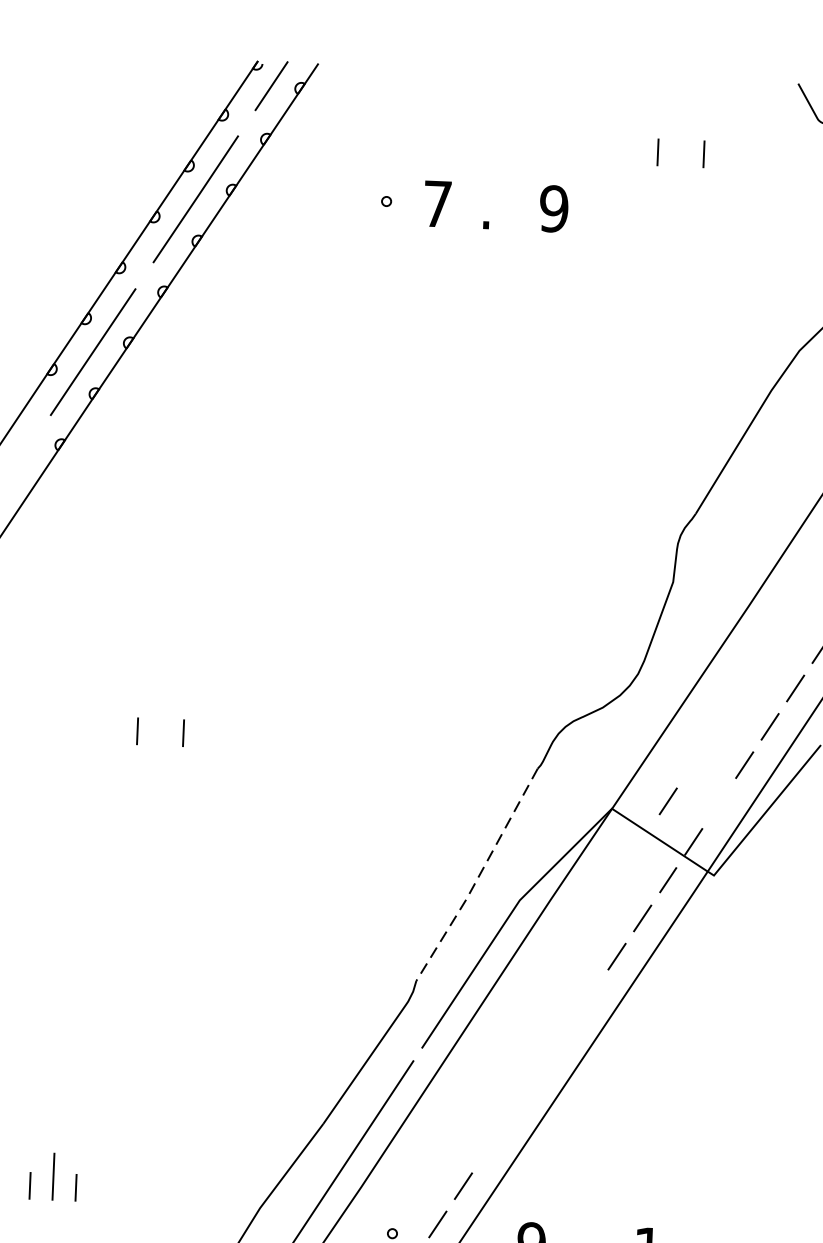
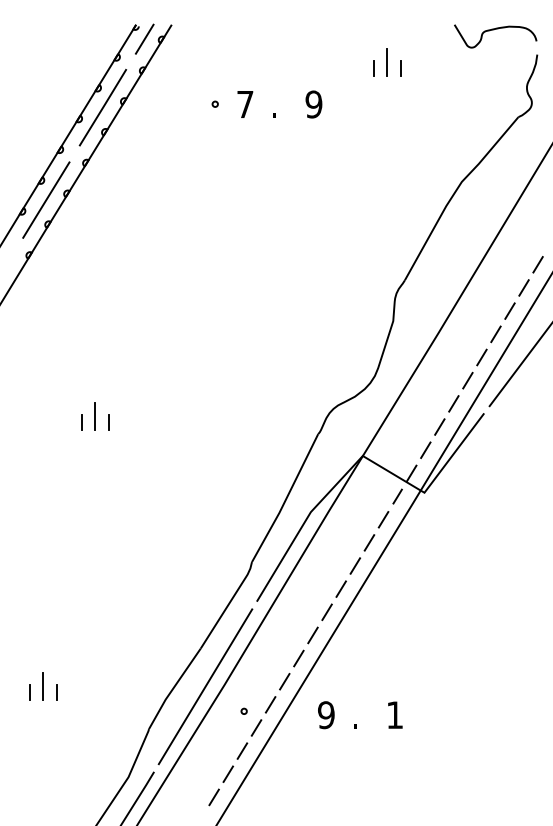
line: (681, 142) -> (387, 62), added
line: (161, 721) -> (95, 415), added
line: (667, 800) -> (425, 449), moved
line: (477, 877) -> (285, 499), dashed -> solid
part: (540, 1071) -> (327, 612), added

